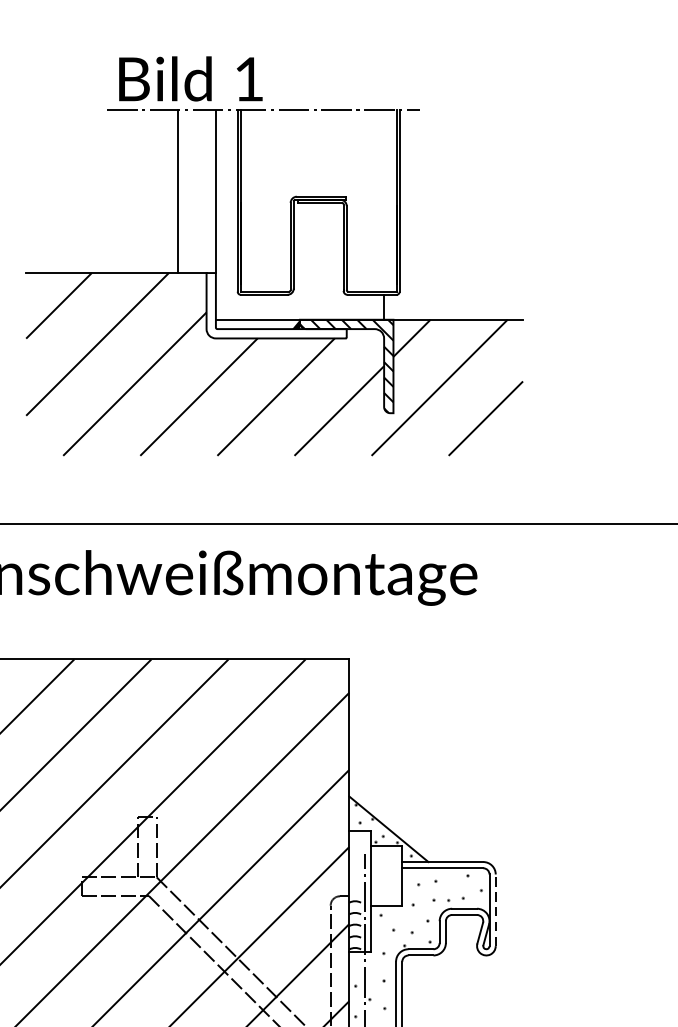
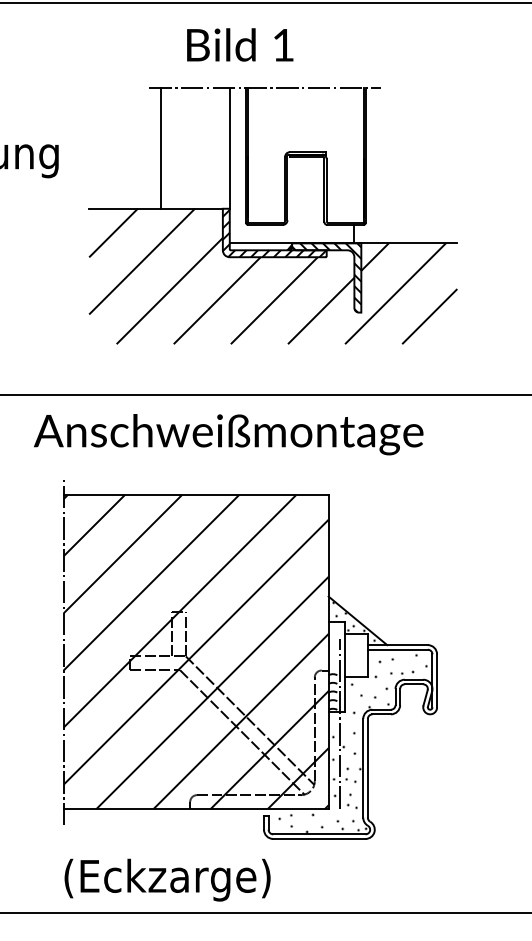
text: (191, 78) -> (240, 44), moved
line: (177, 191) -> (160, 148), moved
hatch: (276, 306) -> (274, 233), added
line: (496, 909) -> (437, 680), dashed -> solid

